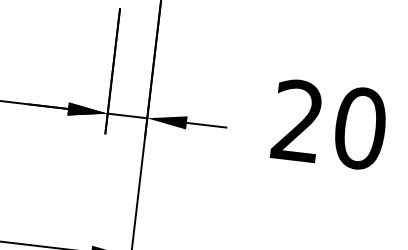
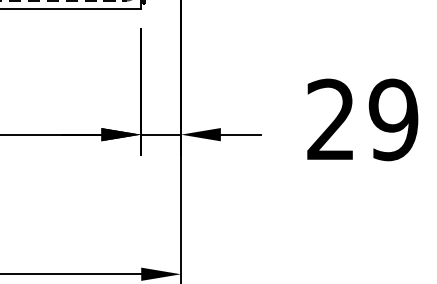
text: (360, 128) -> (393, 119), 20 -> 29

